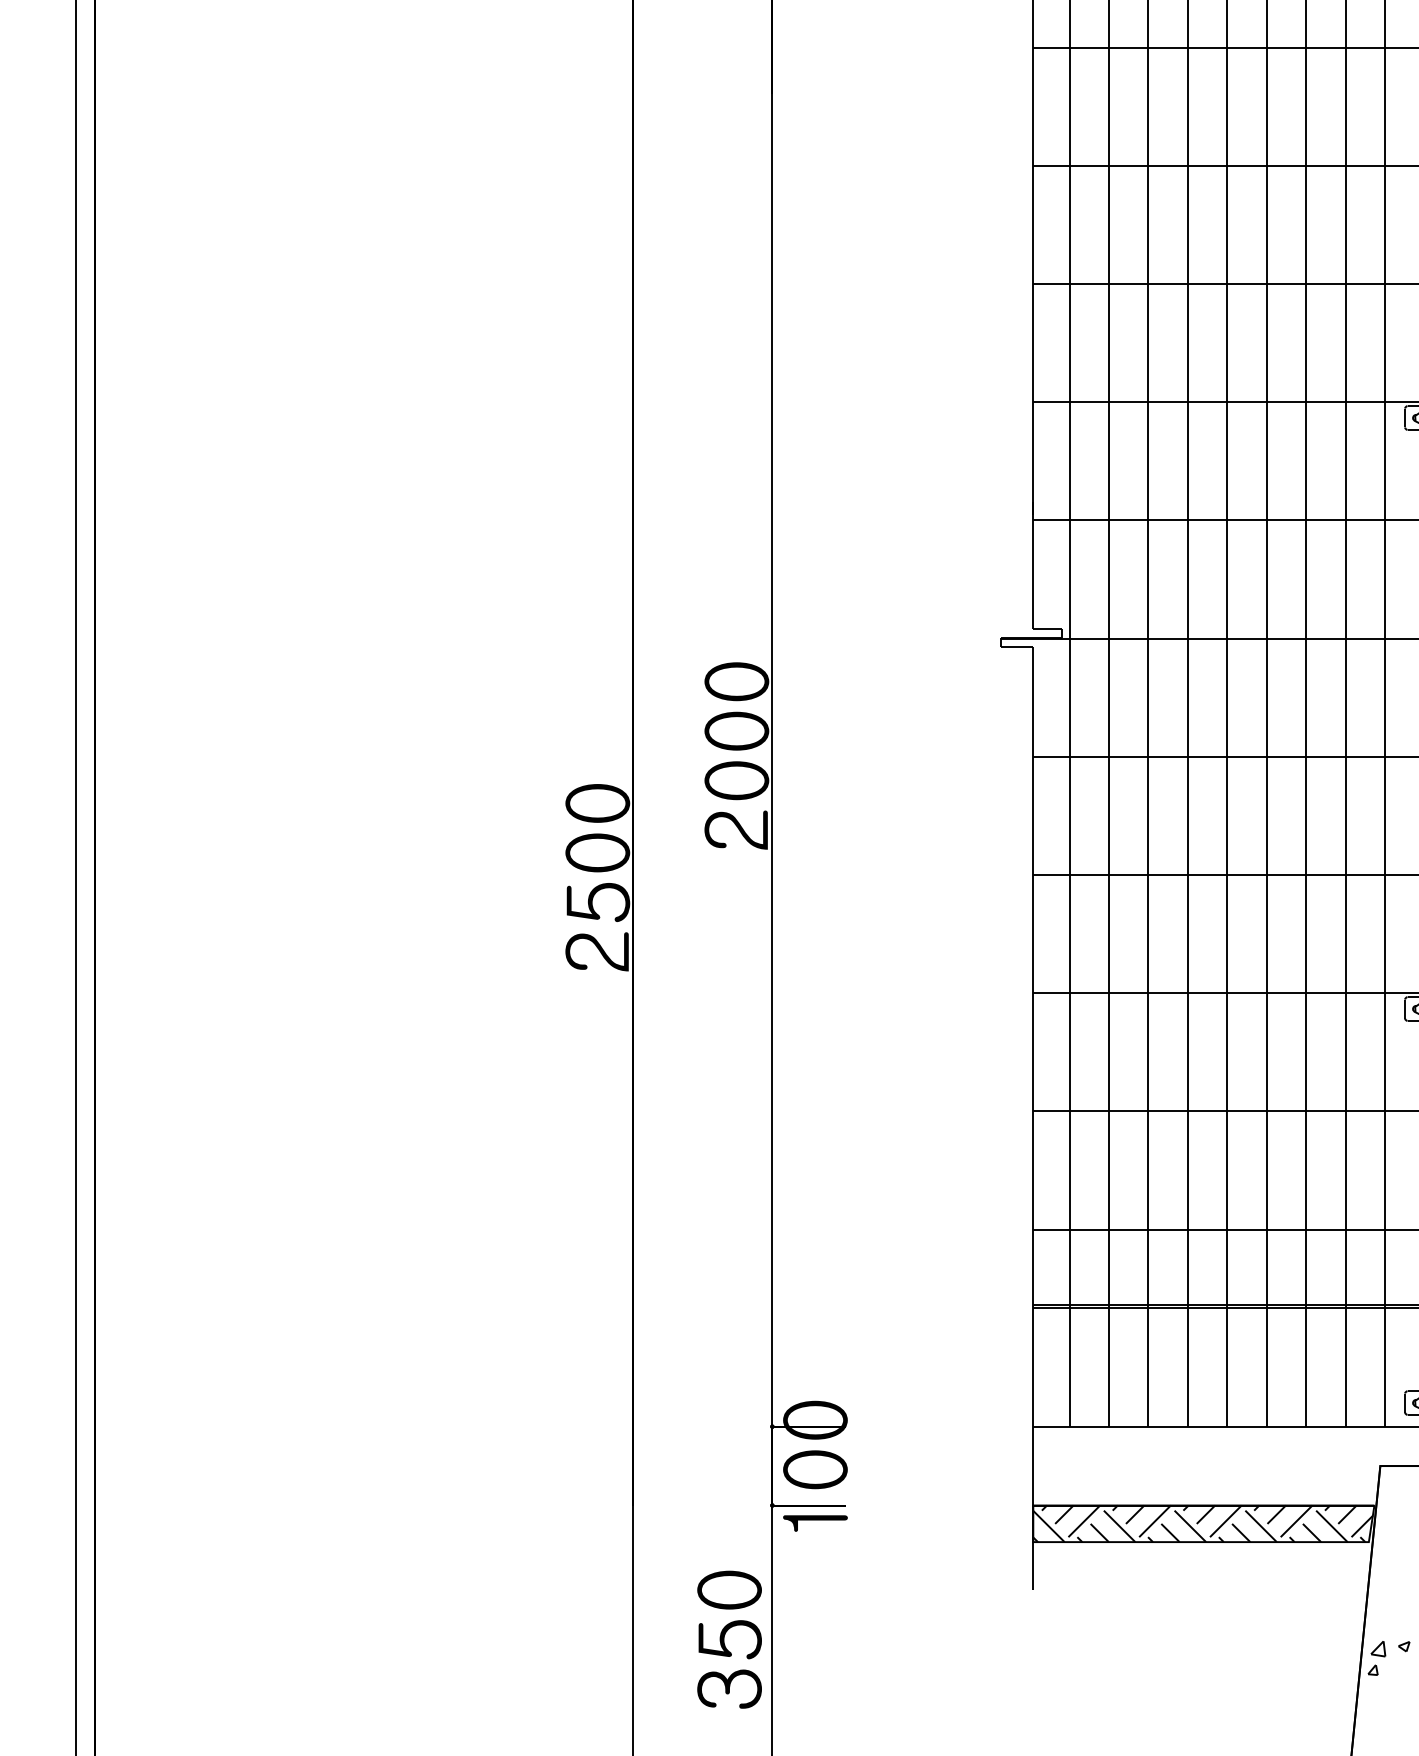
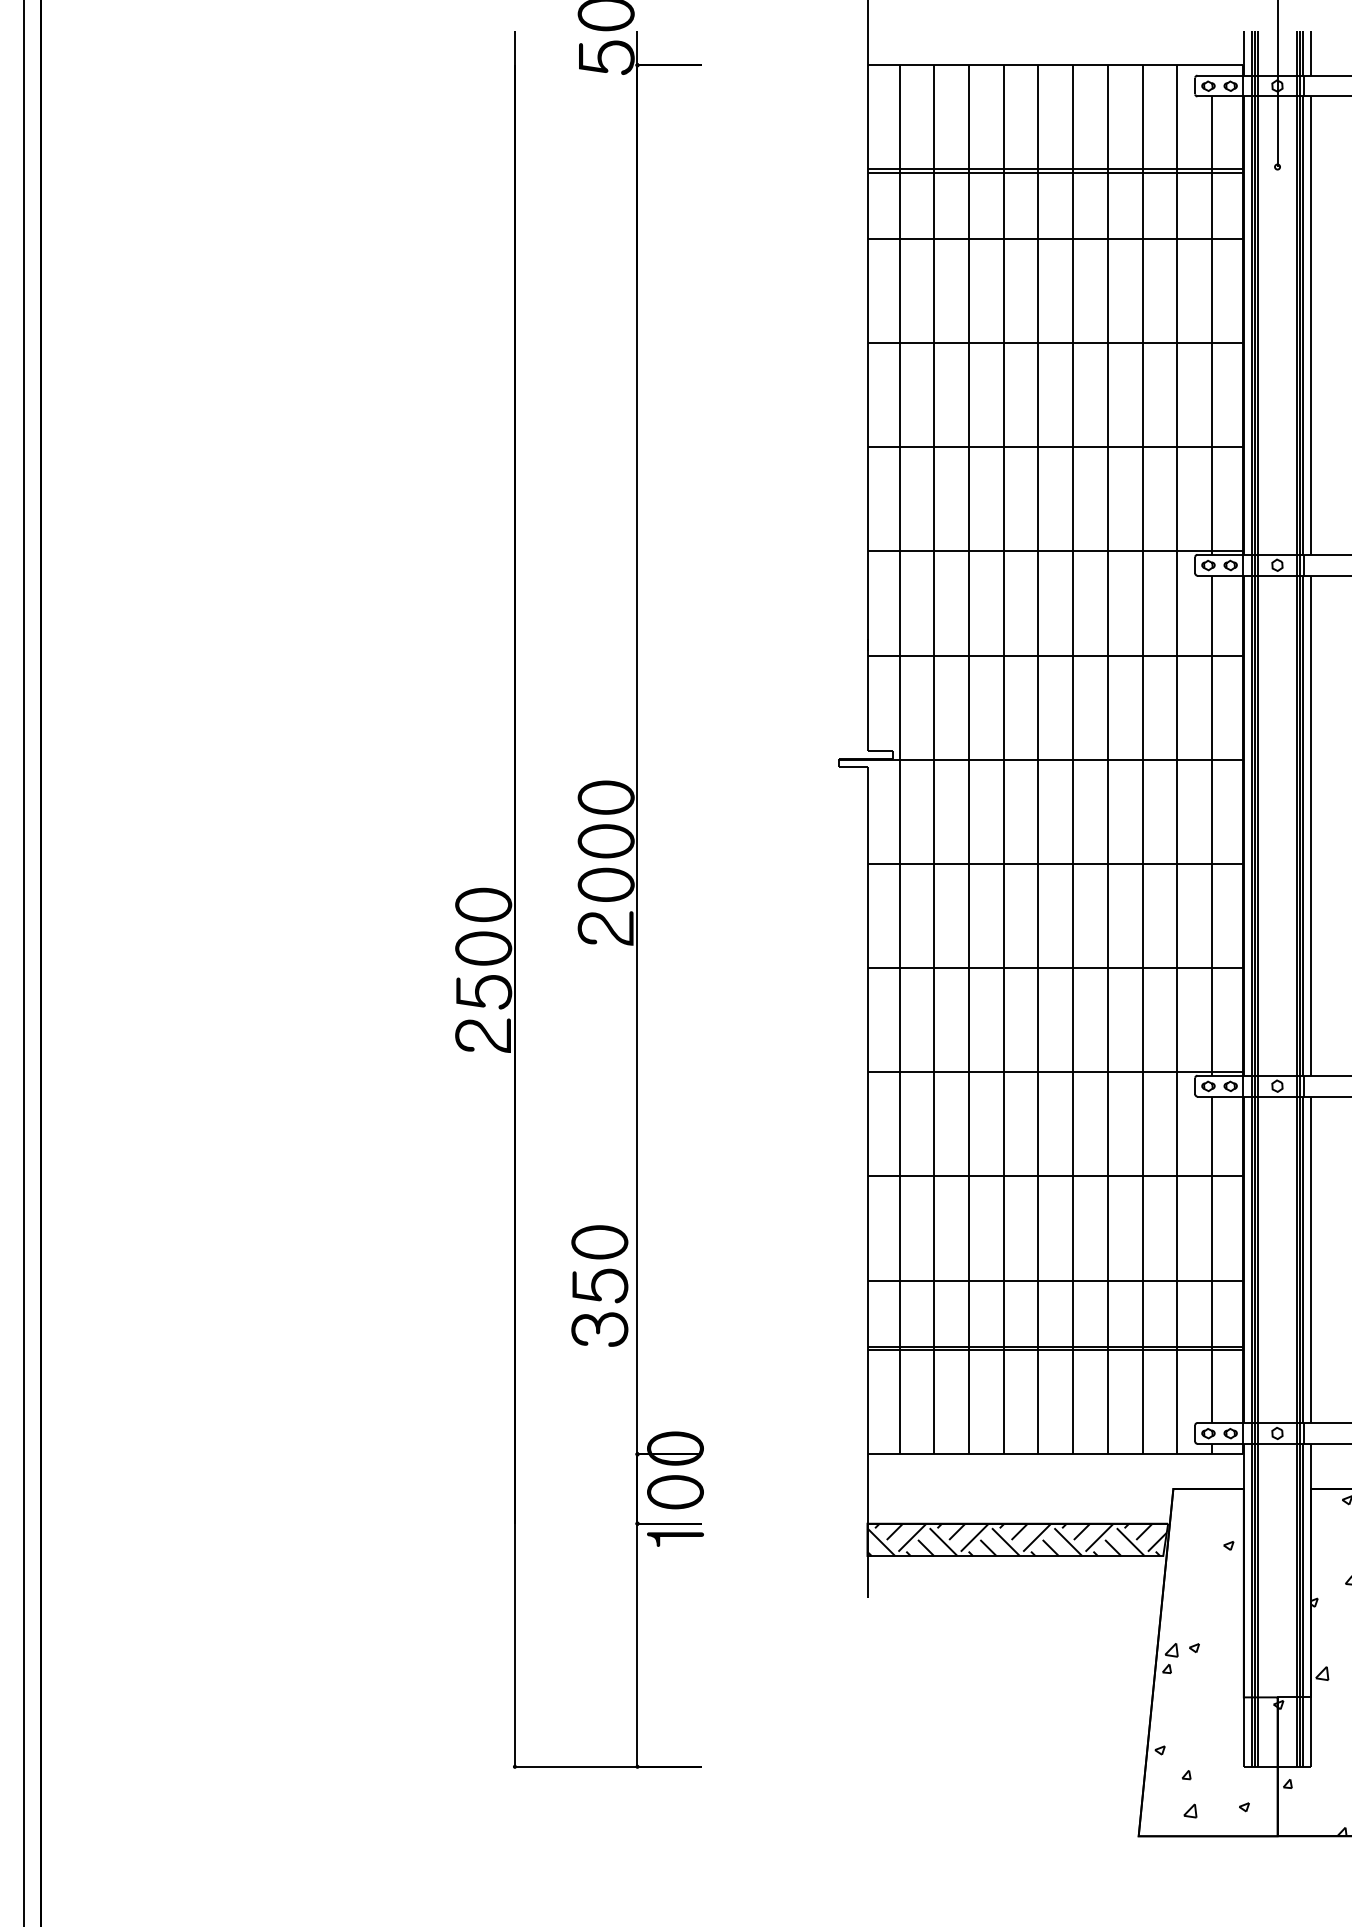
text: (729, 1639) -> (599, 1285), moved

